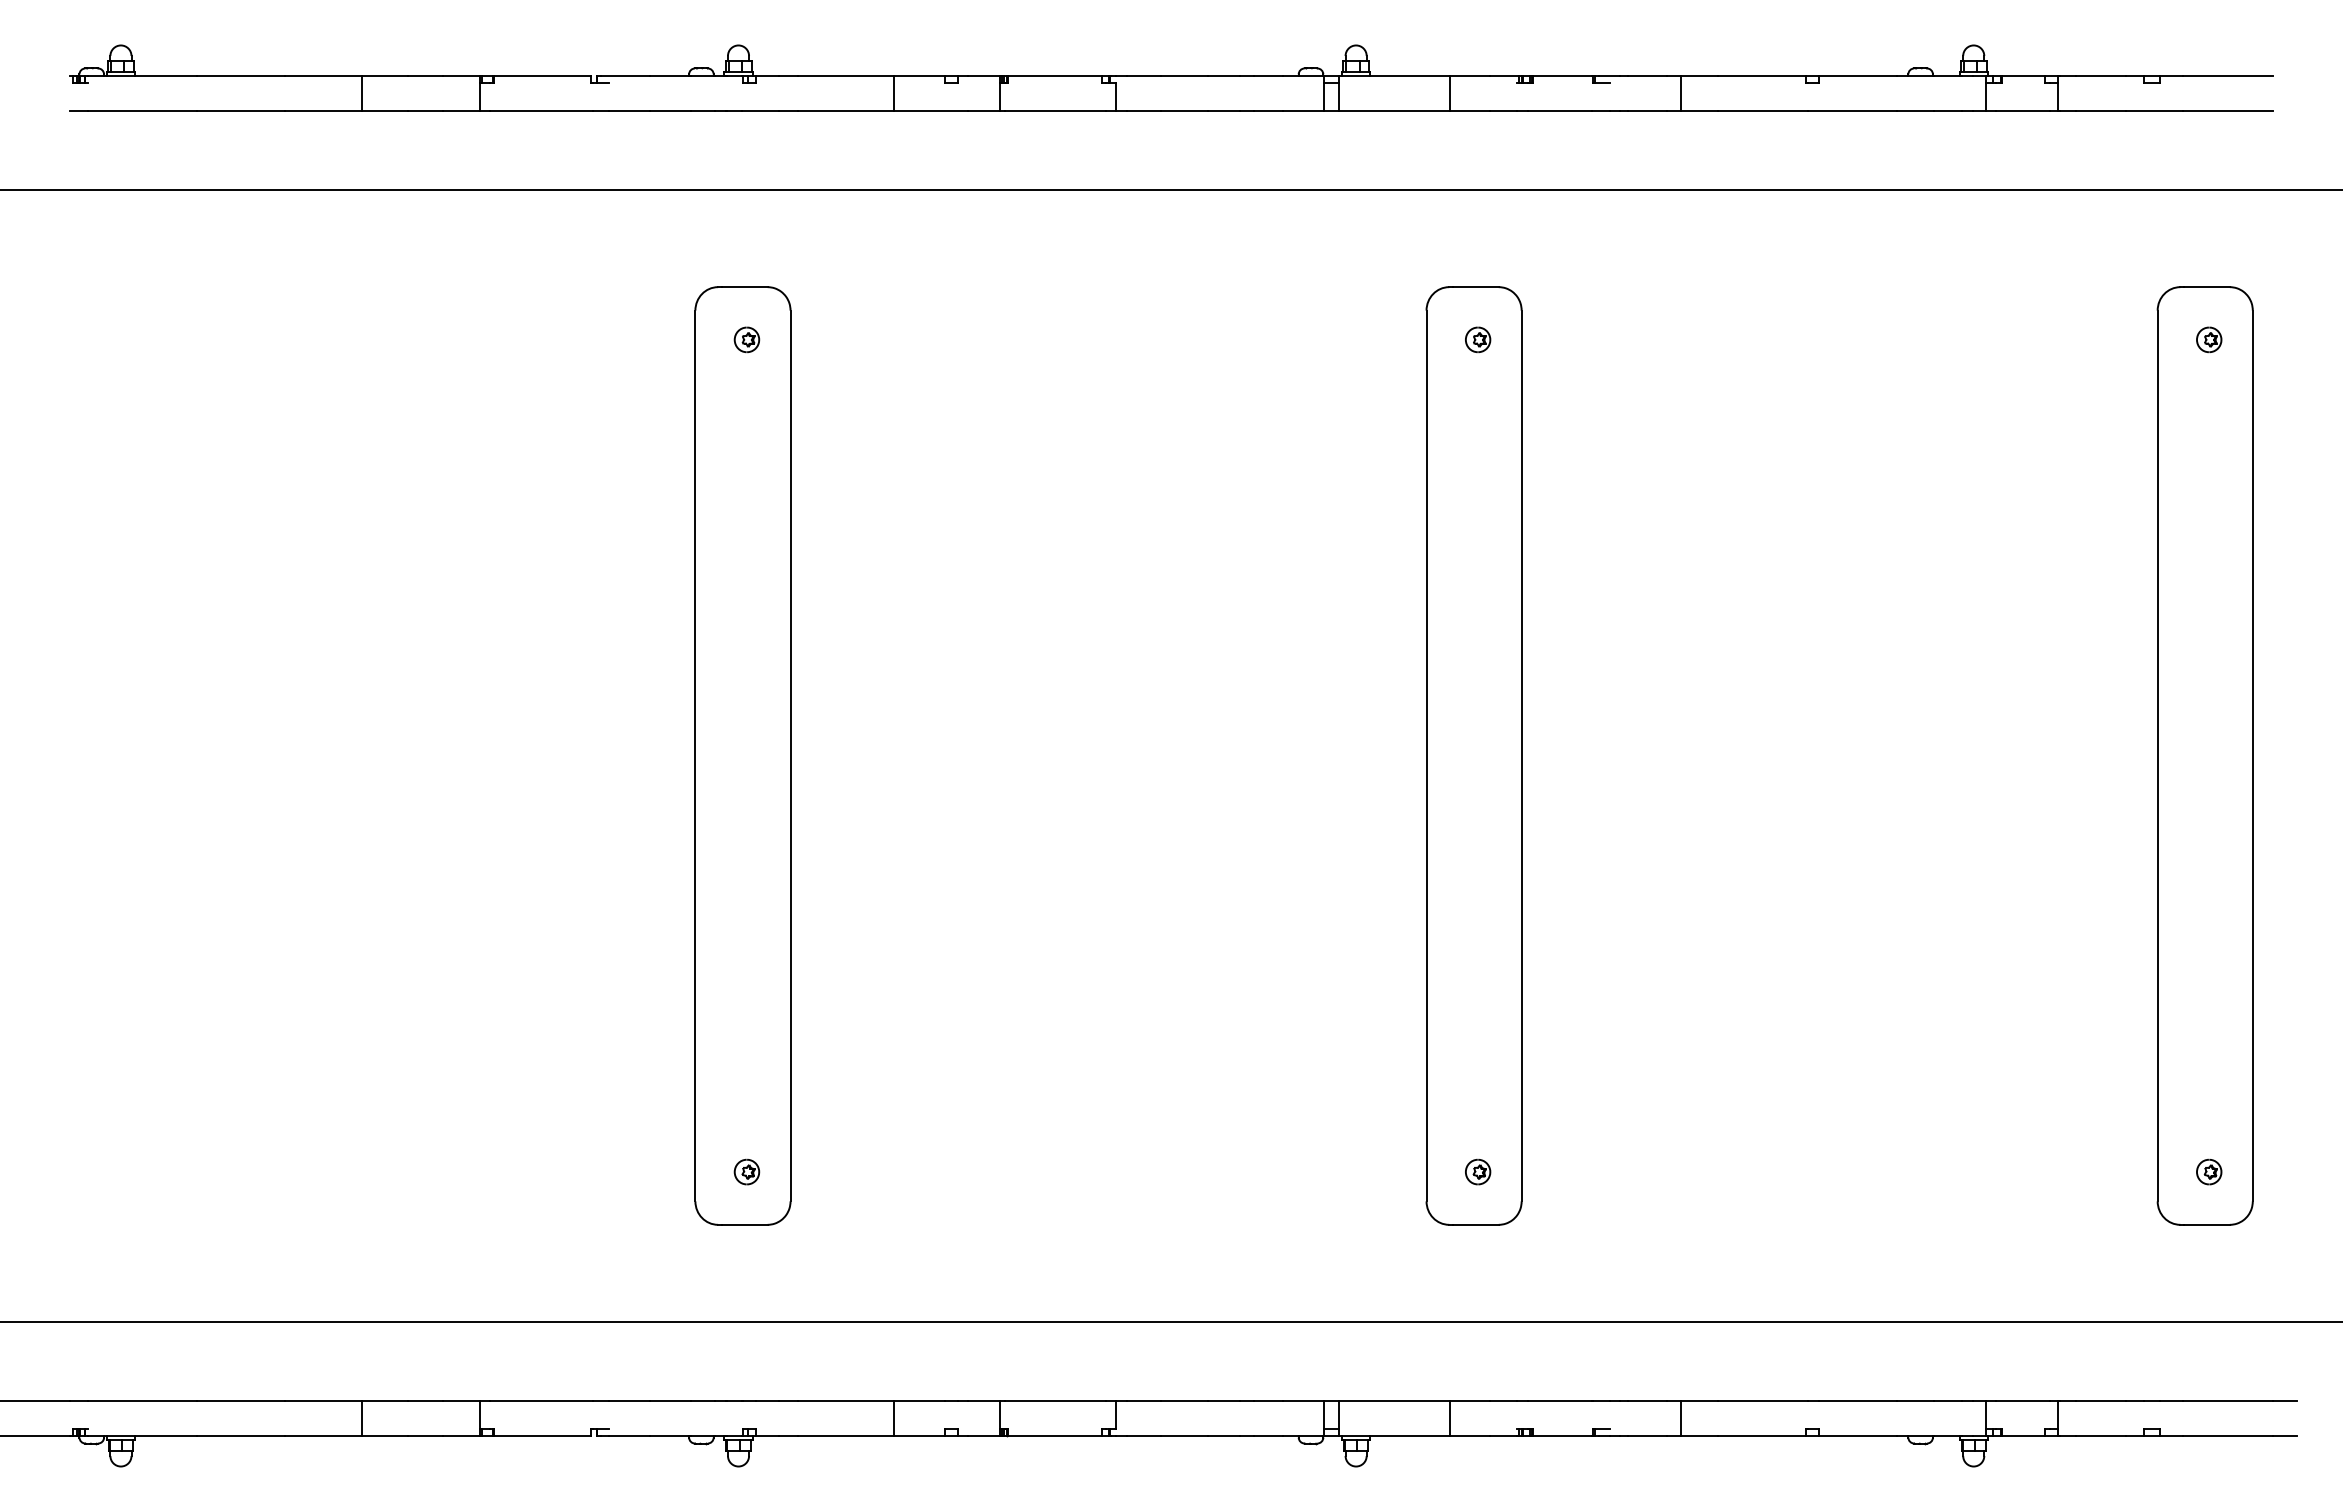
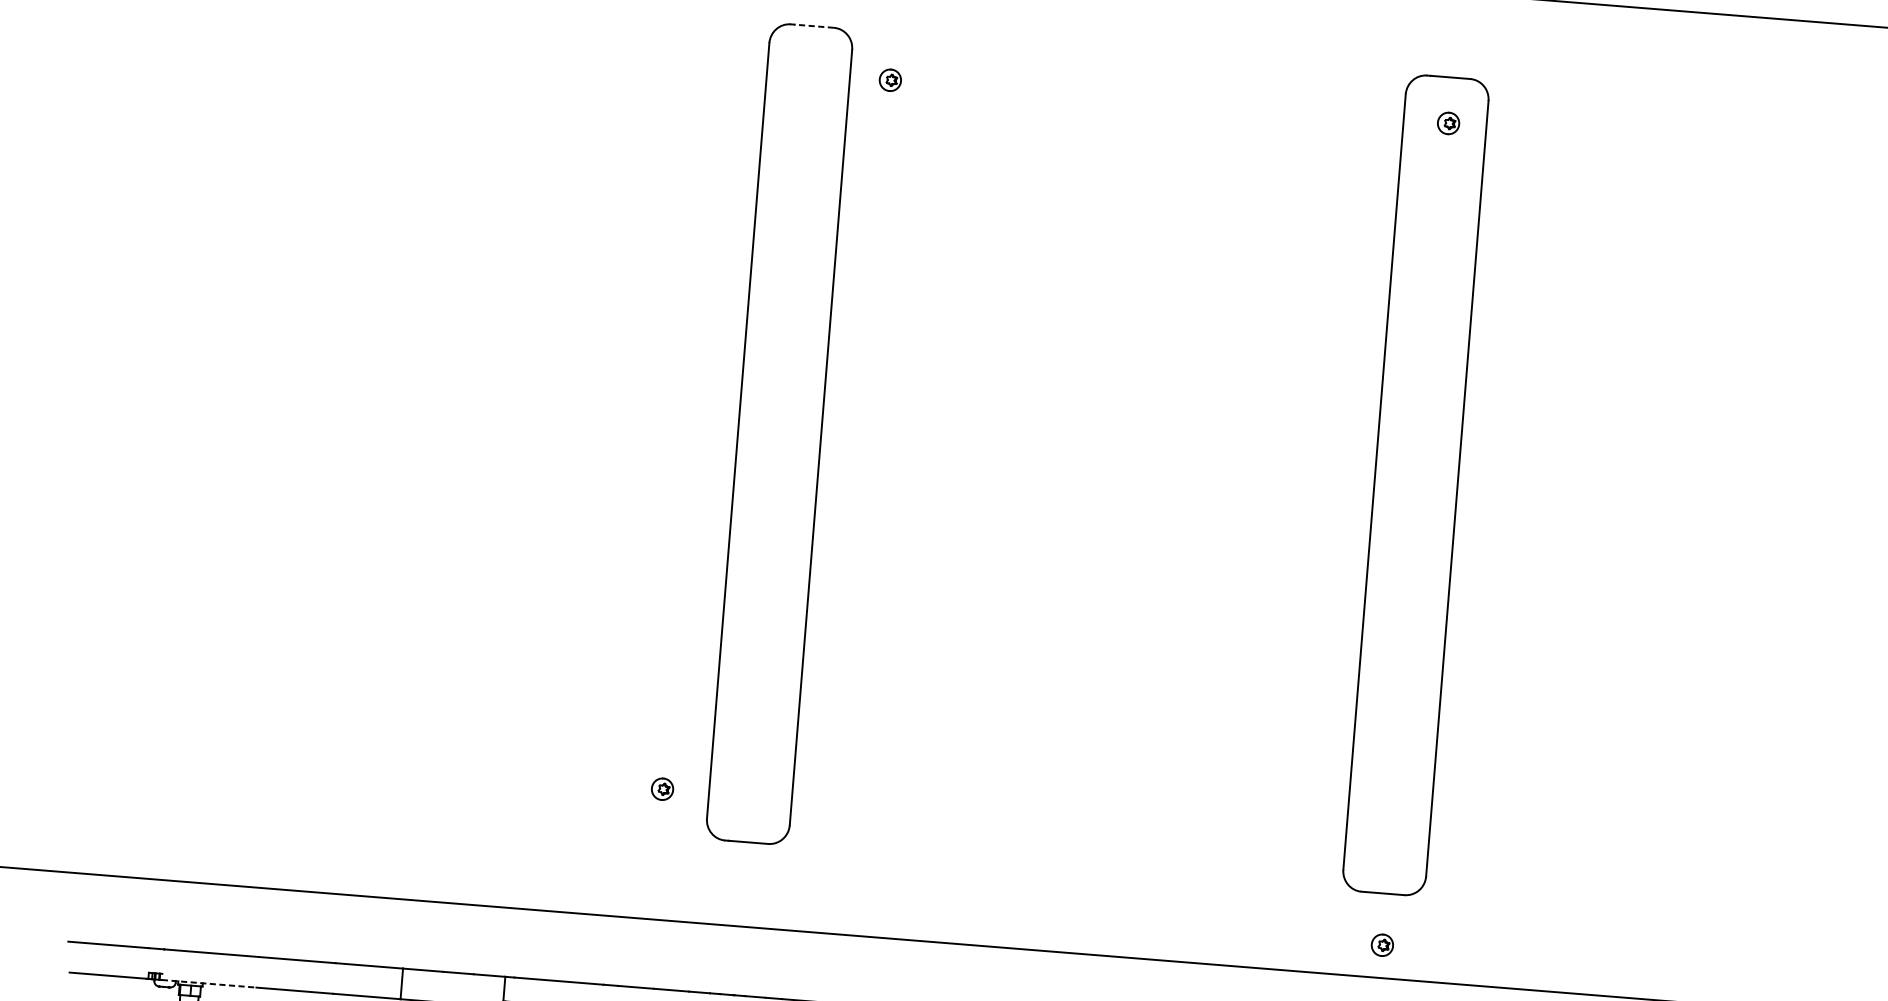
line: (744, 287) -> (813, 26), solid -> dashed
part: (746, 339) -> (890, 79), moved
part: (746, 1171) -> (662, 788), moved
part: (1478, 1171) -> (1382, 944), moved
line: (142, 1435) -> (209, 983), solid -> dashed

